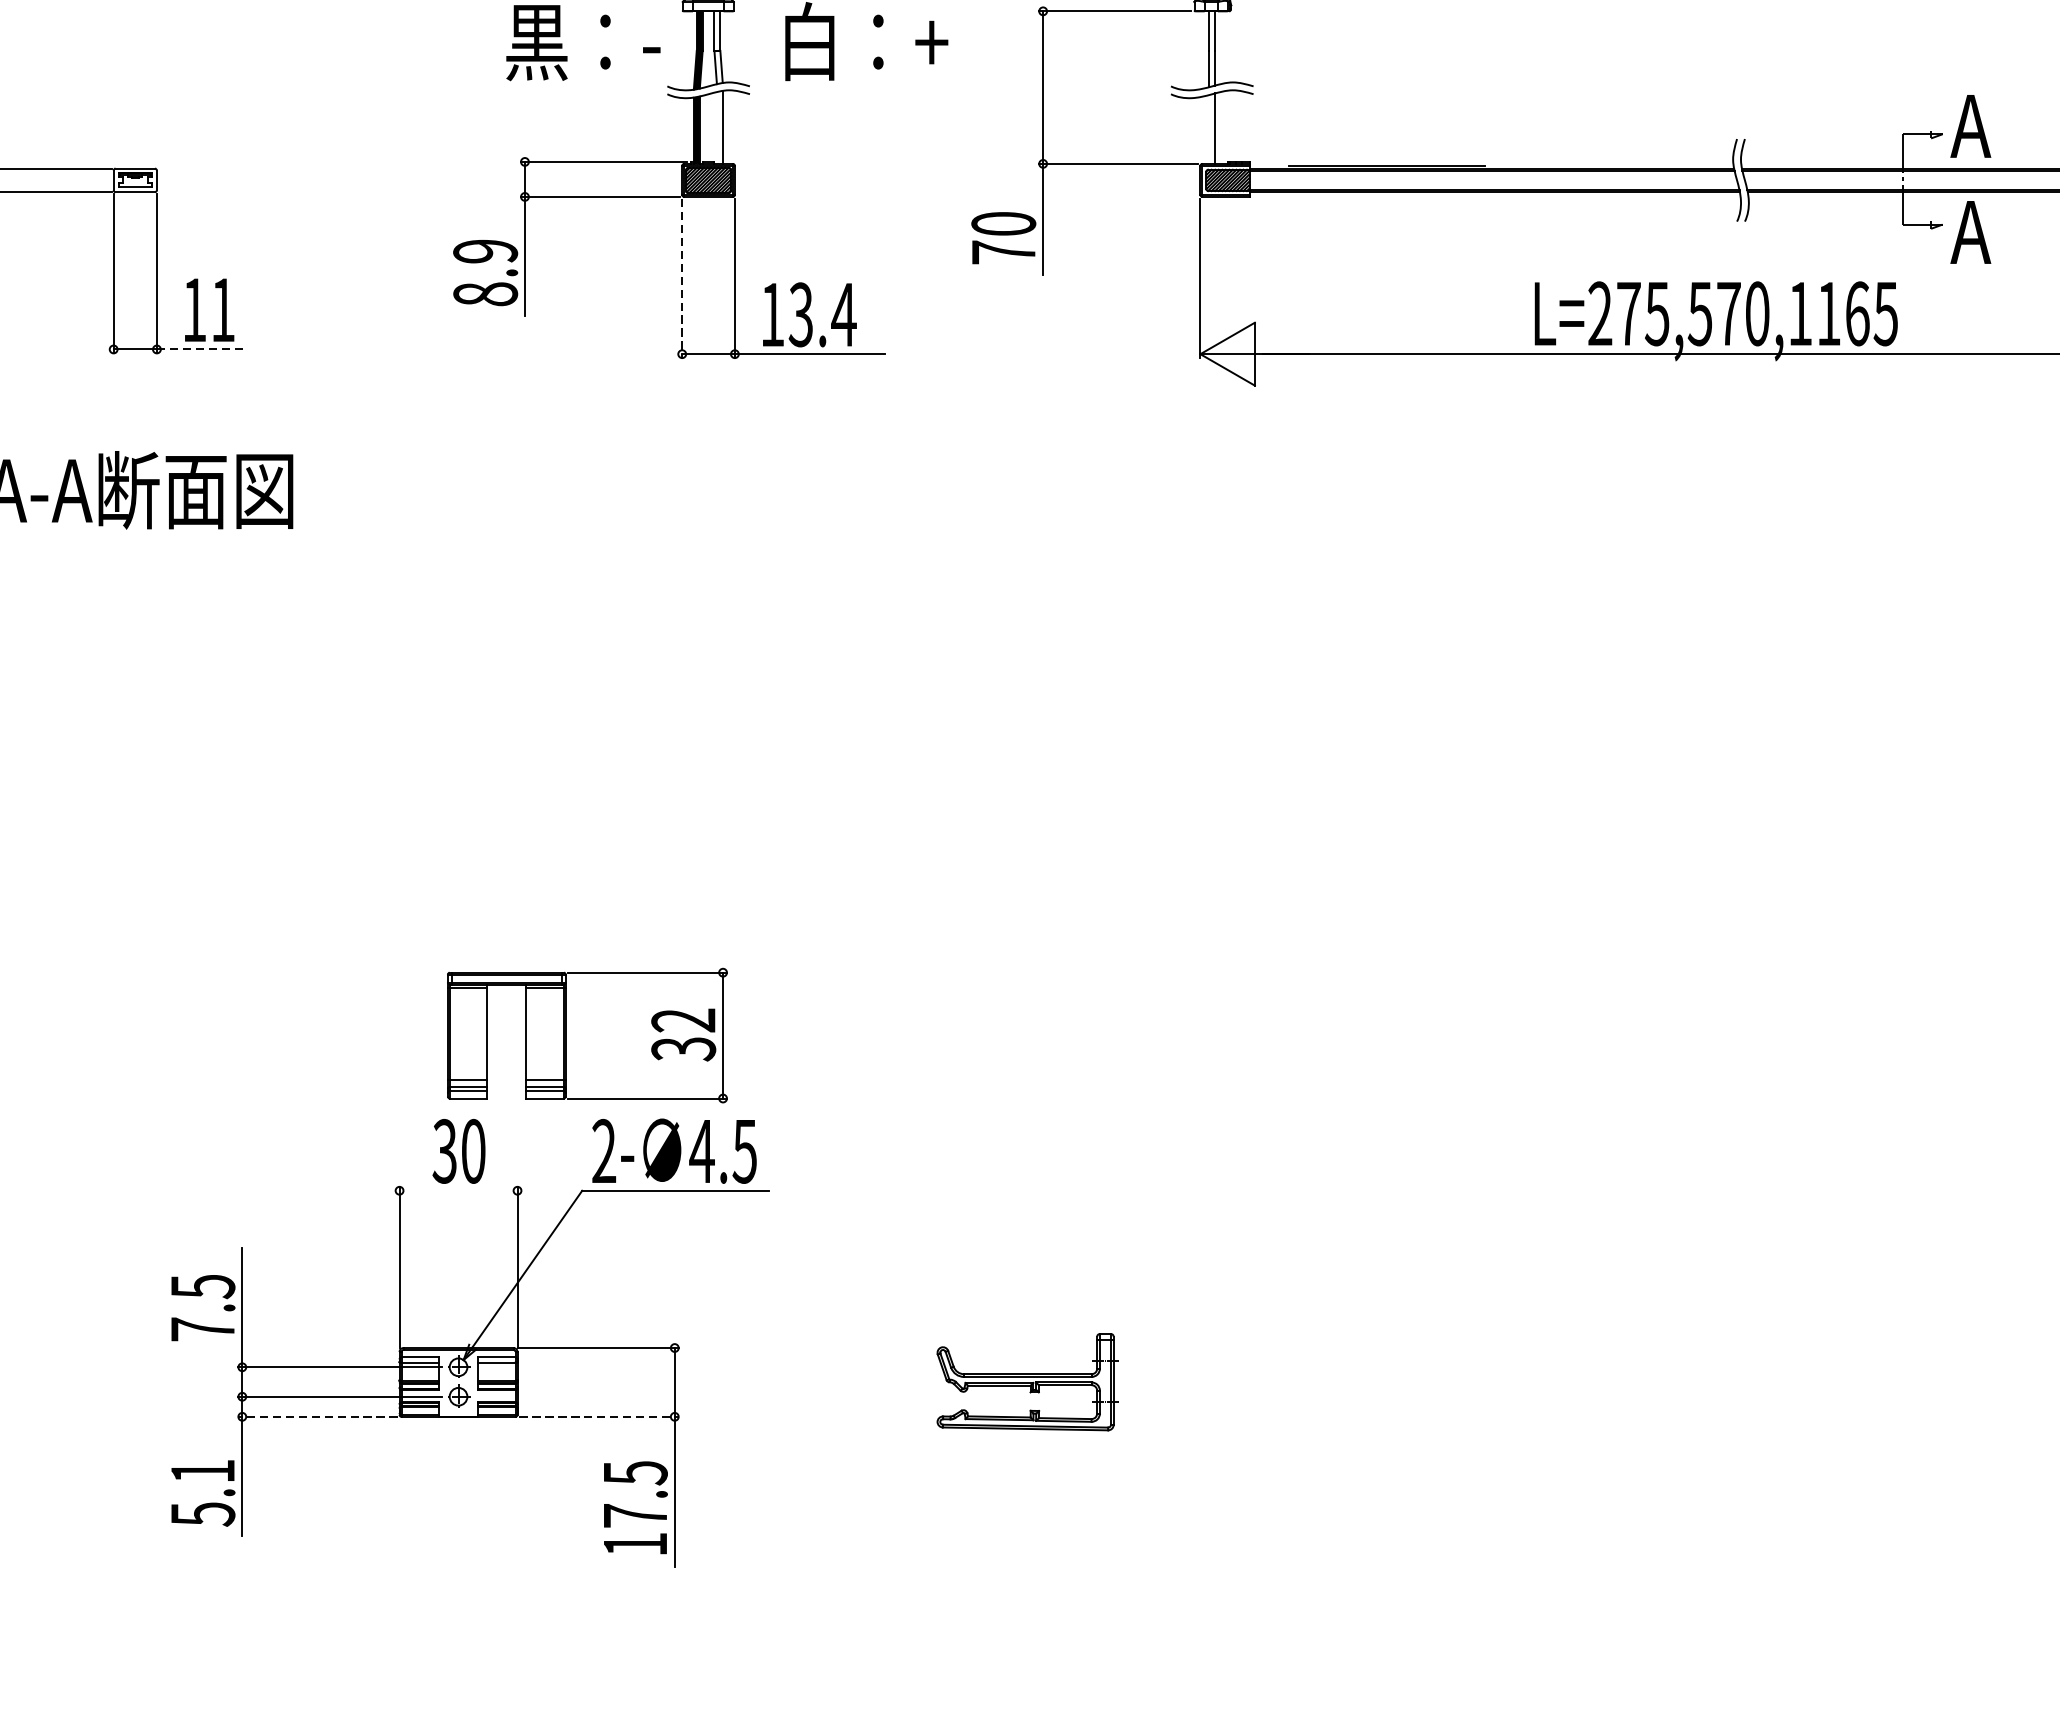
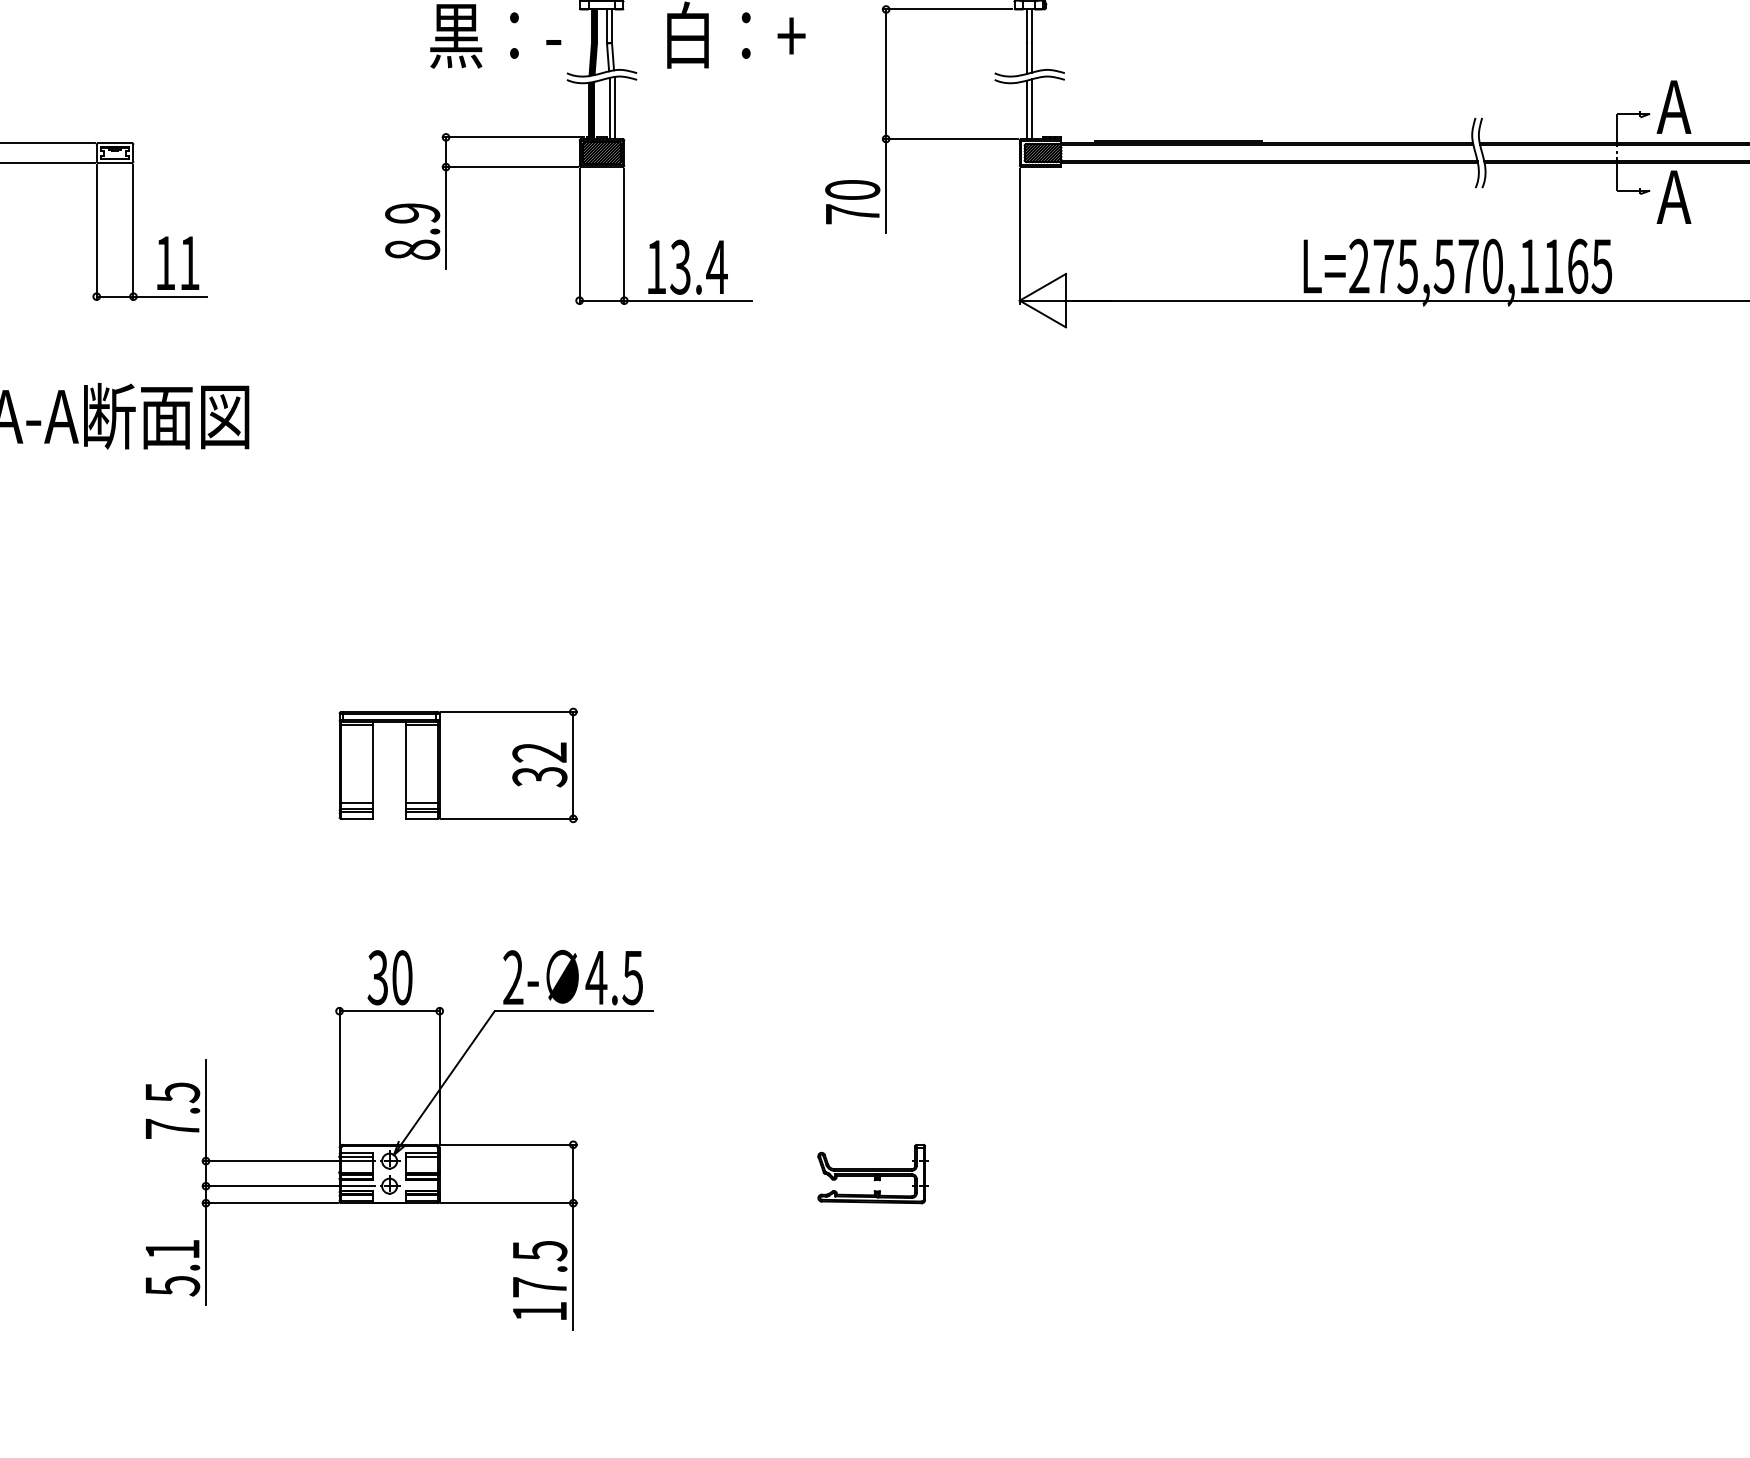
line: (717, 127) -> (609, 108), added
line: (1209, 129) -> (1027, 109), added
line: (682, 278) -> (579, 236), dashed -> solid
line: (200, 349) -> (170, 296), dashed -> solid
part: (586, 1035) -> (457, 765), moved
line: (458, 1191) -> (389, 1011), added
part: (1027, 1383) -> (872, 1174), size x0.71
line: (318, 1417) -> (270, 1203), dashed -> solid
line: (599, 1417) -> (509, 1203), dashed -> solid

